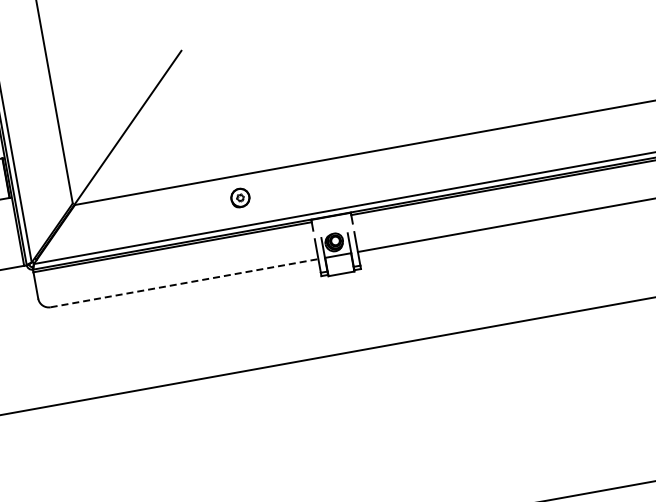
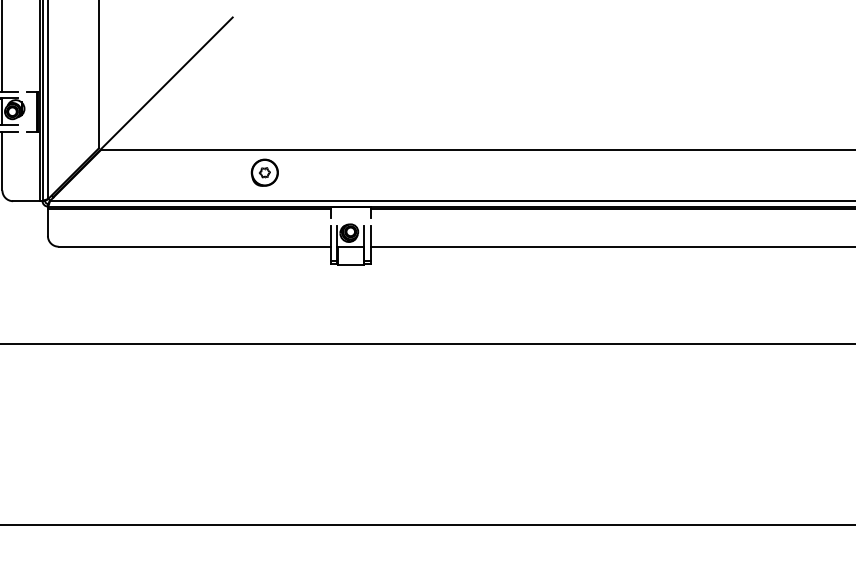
part: (240, 197) -> (264, 172), size x1.43
line: (185, 282) -> (195, 246), dashed -> solid

